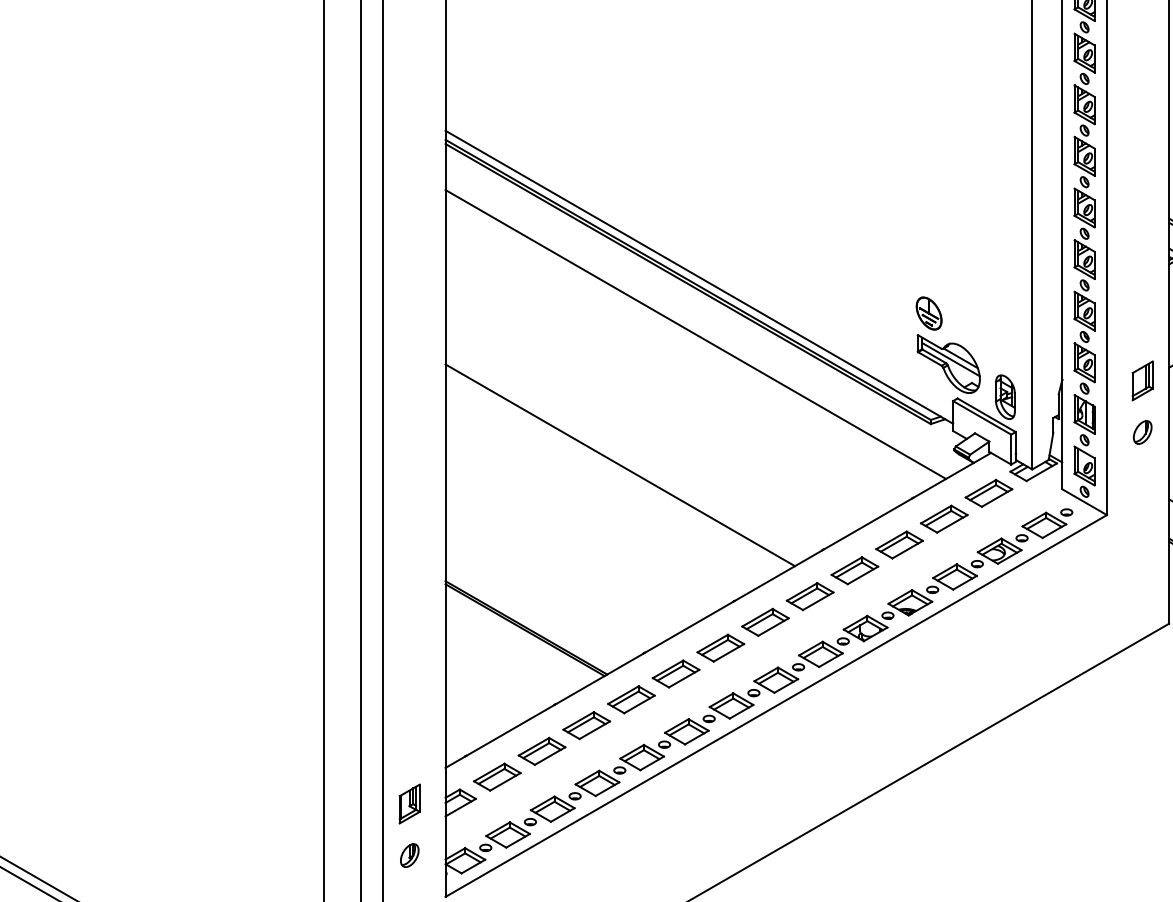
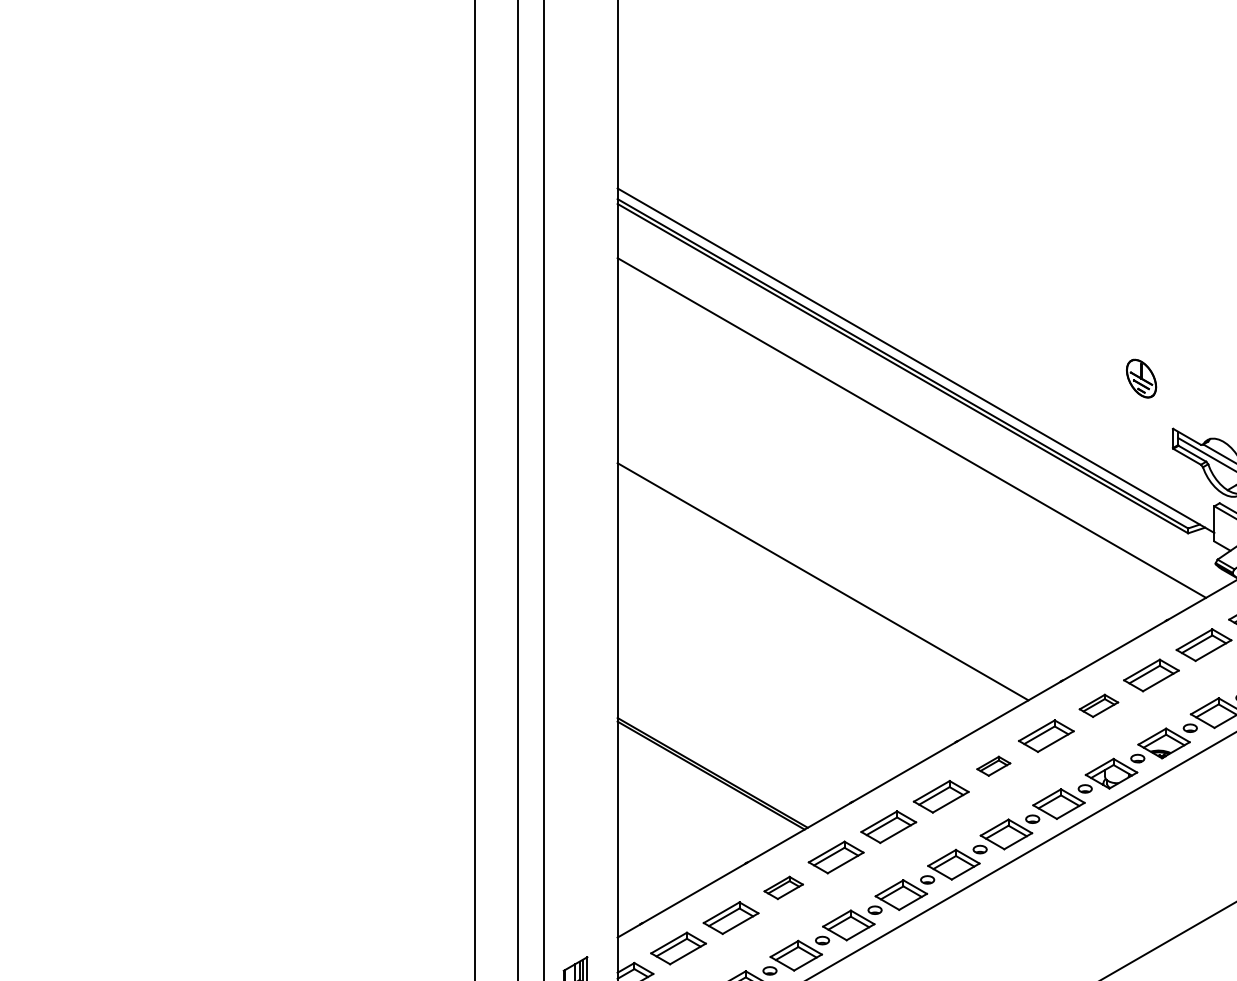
part: (928, 313) -> (1140, 378), moved
part: (854, 570) -> (1098, 705), size x0.7
part: (765, 621) -> (993, 765), size x0.6
part: (586, 725) -> (783, 887), size x0.7

